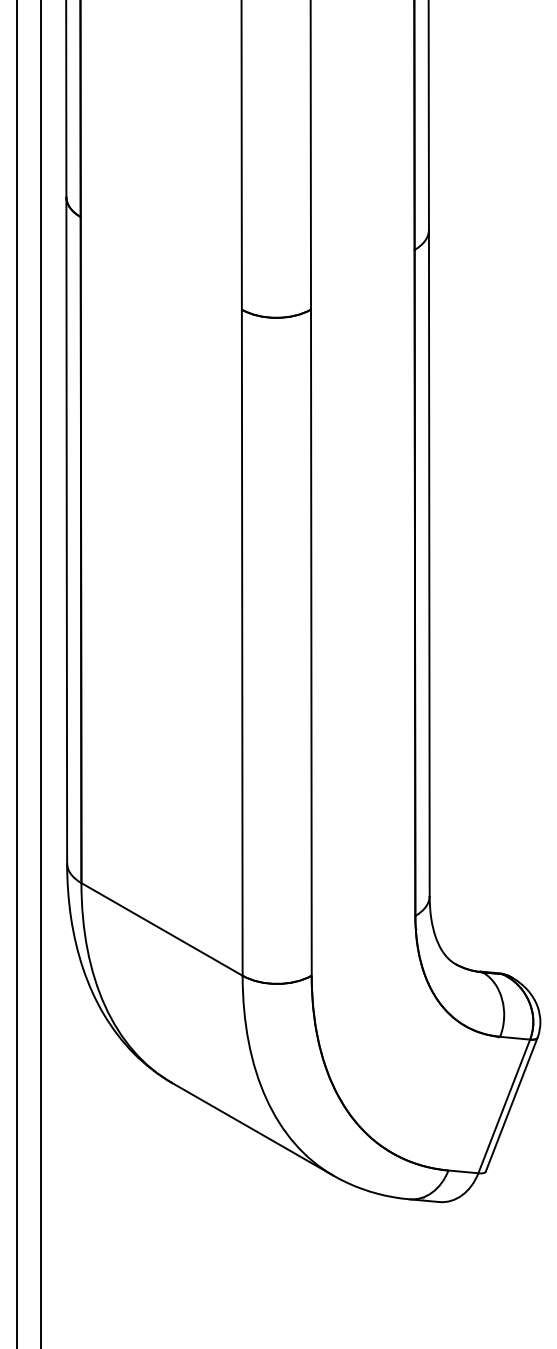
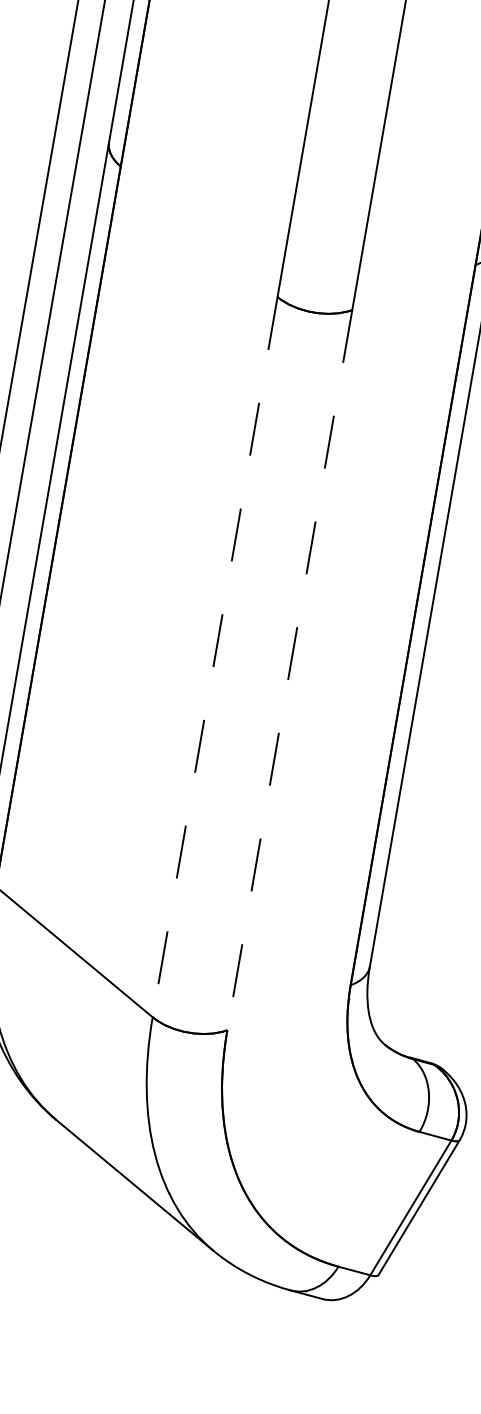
line: (242, 643) -> (215, 658), solid -> dashed
line: (311, 643) -> (289, 671), solid -> dashed

